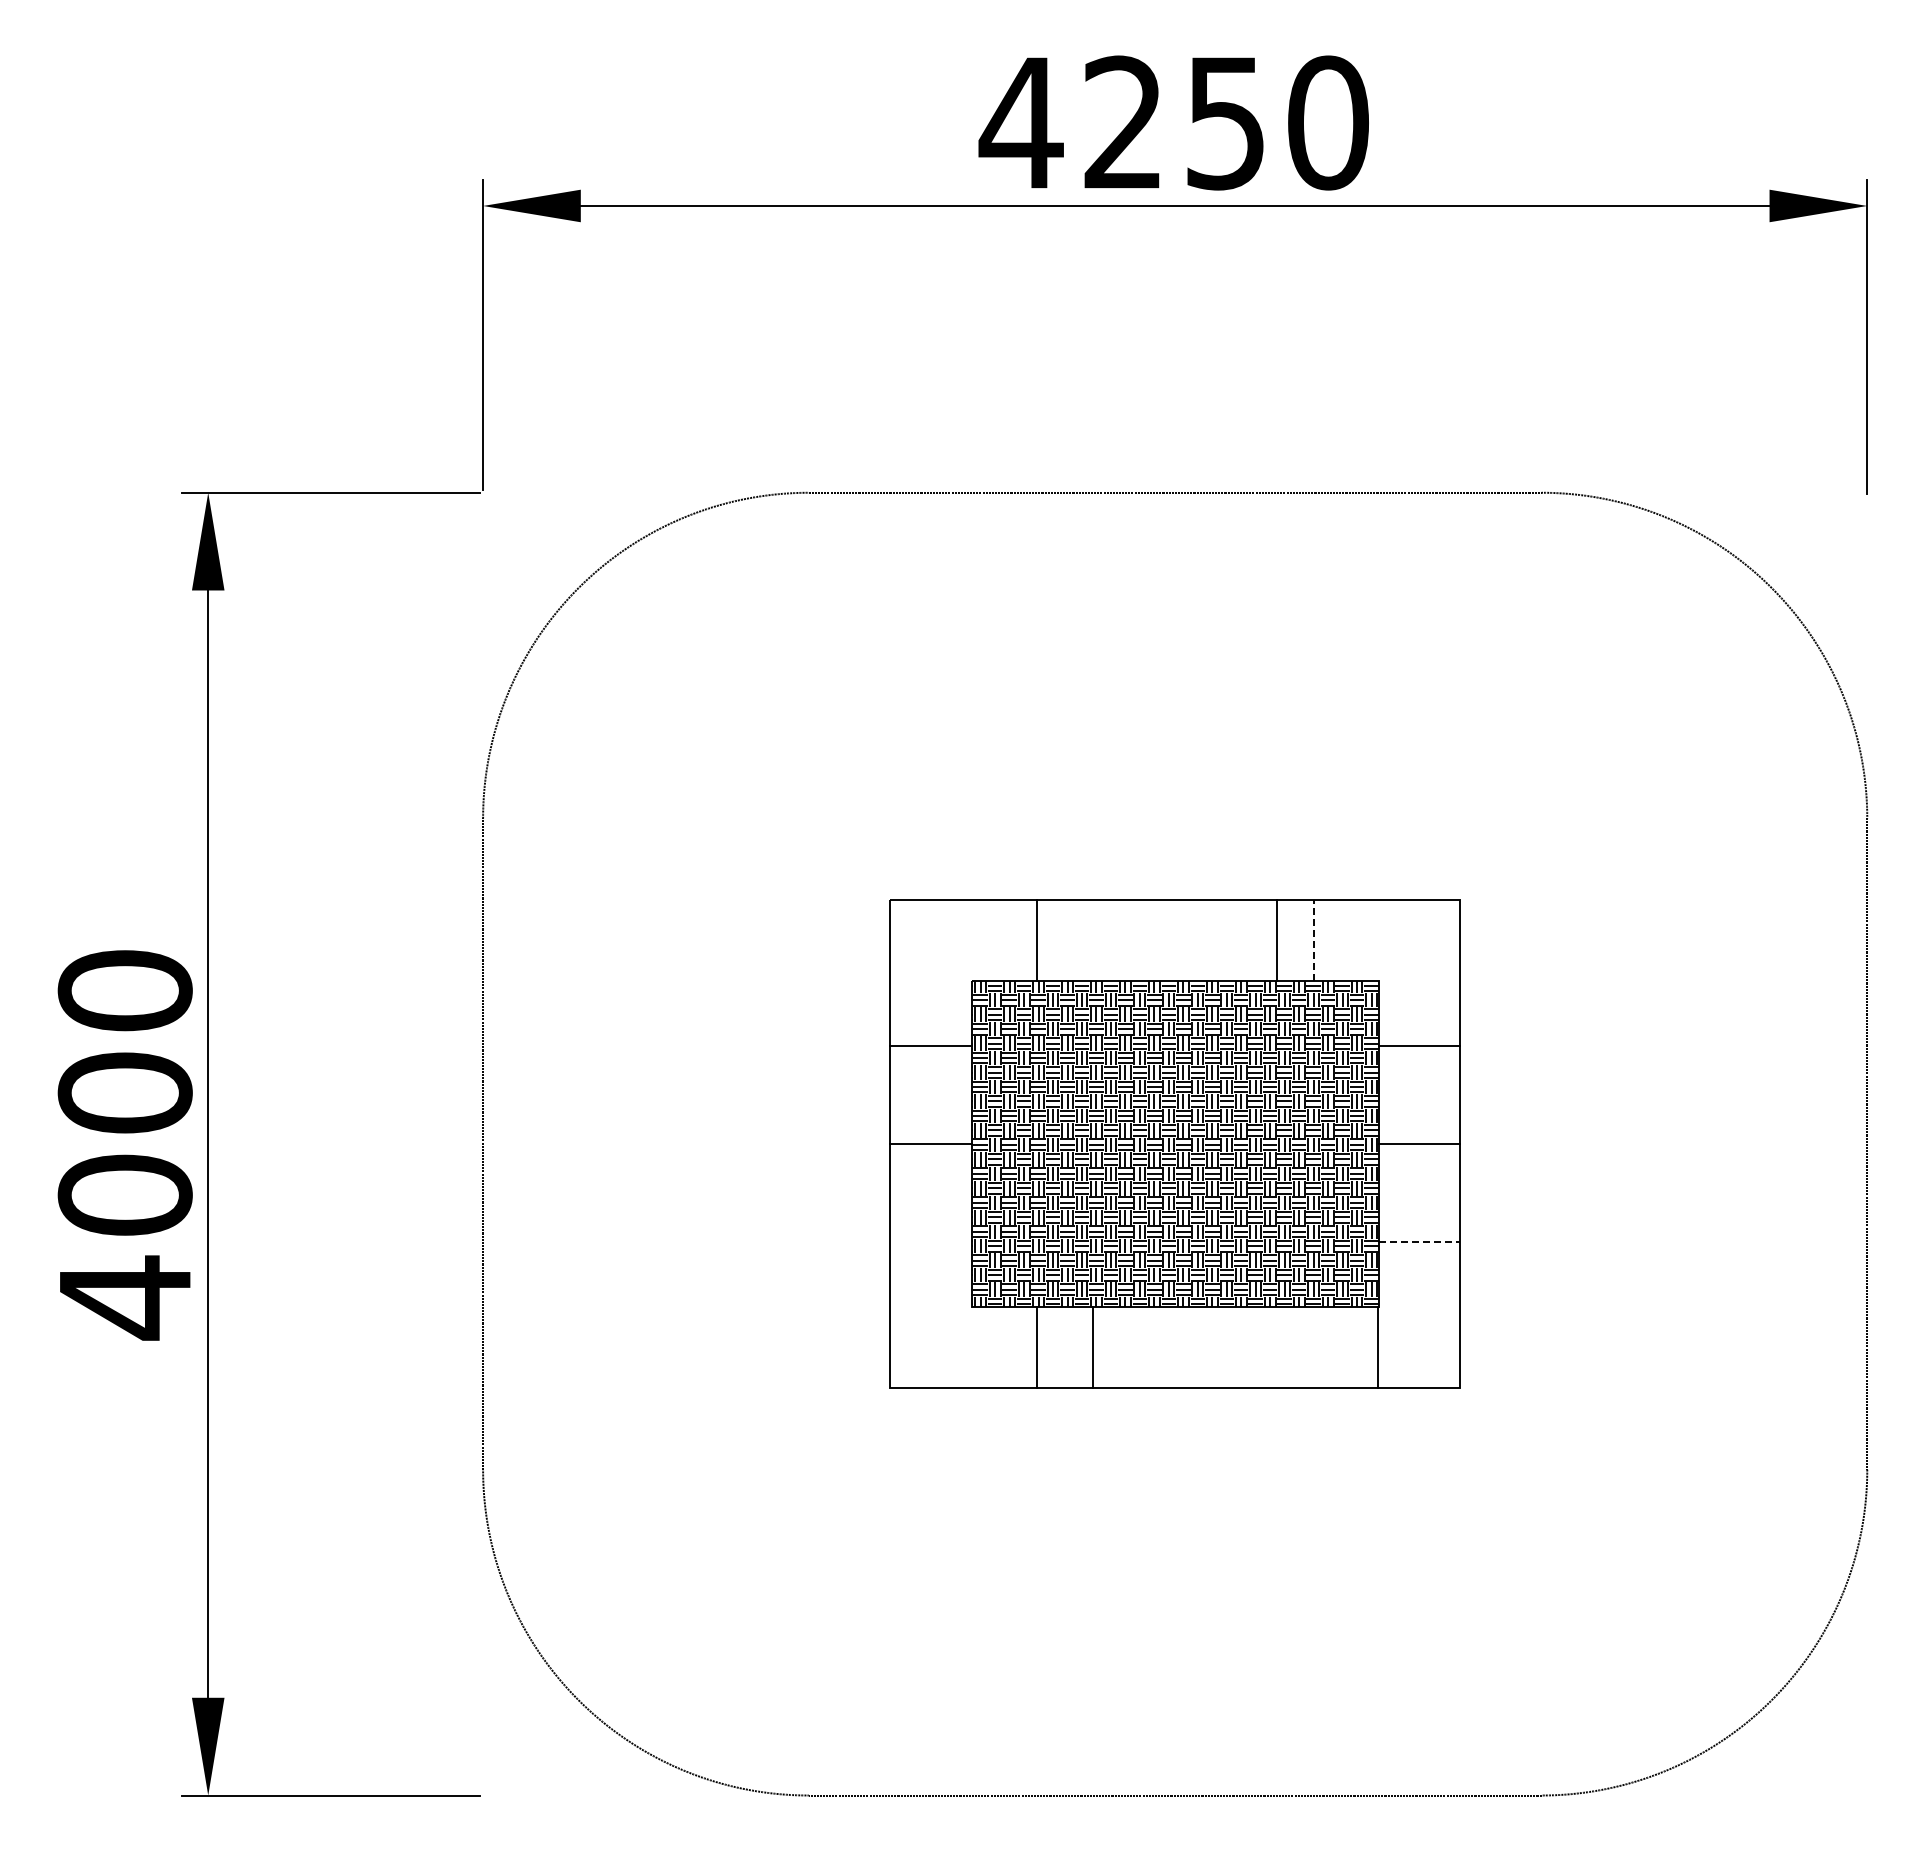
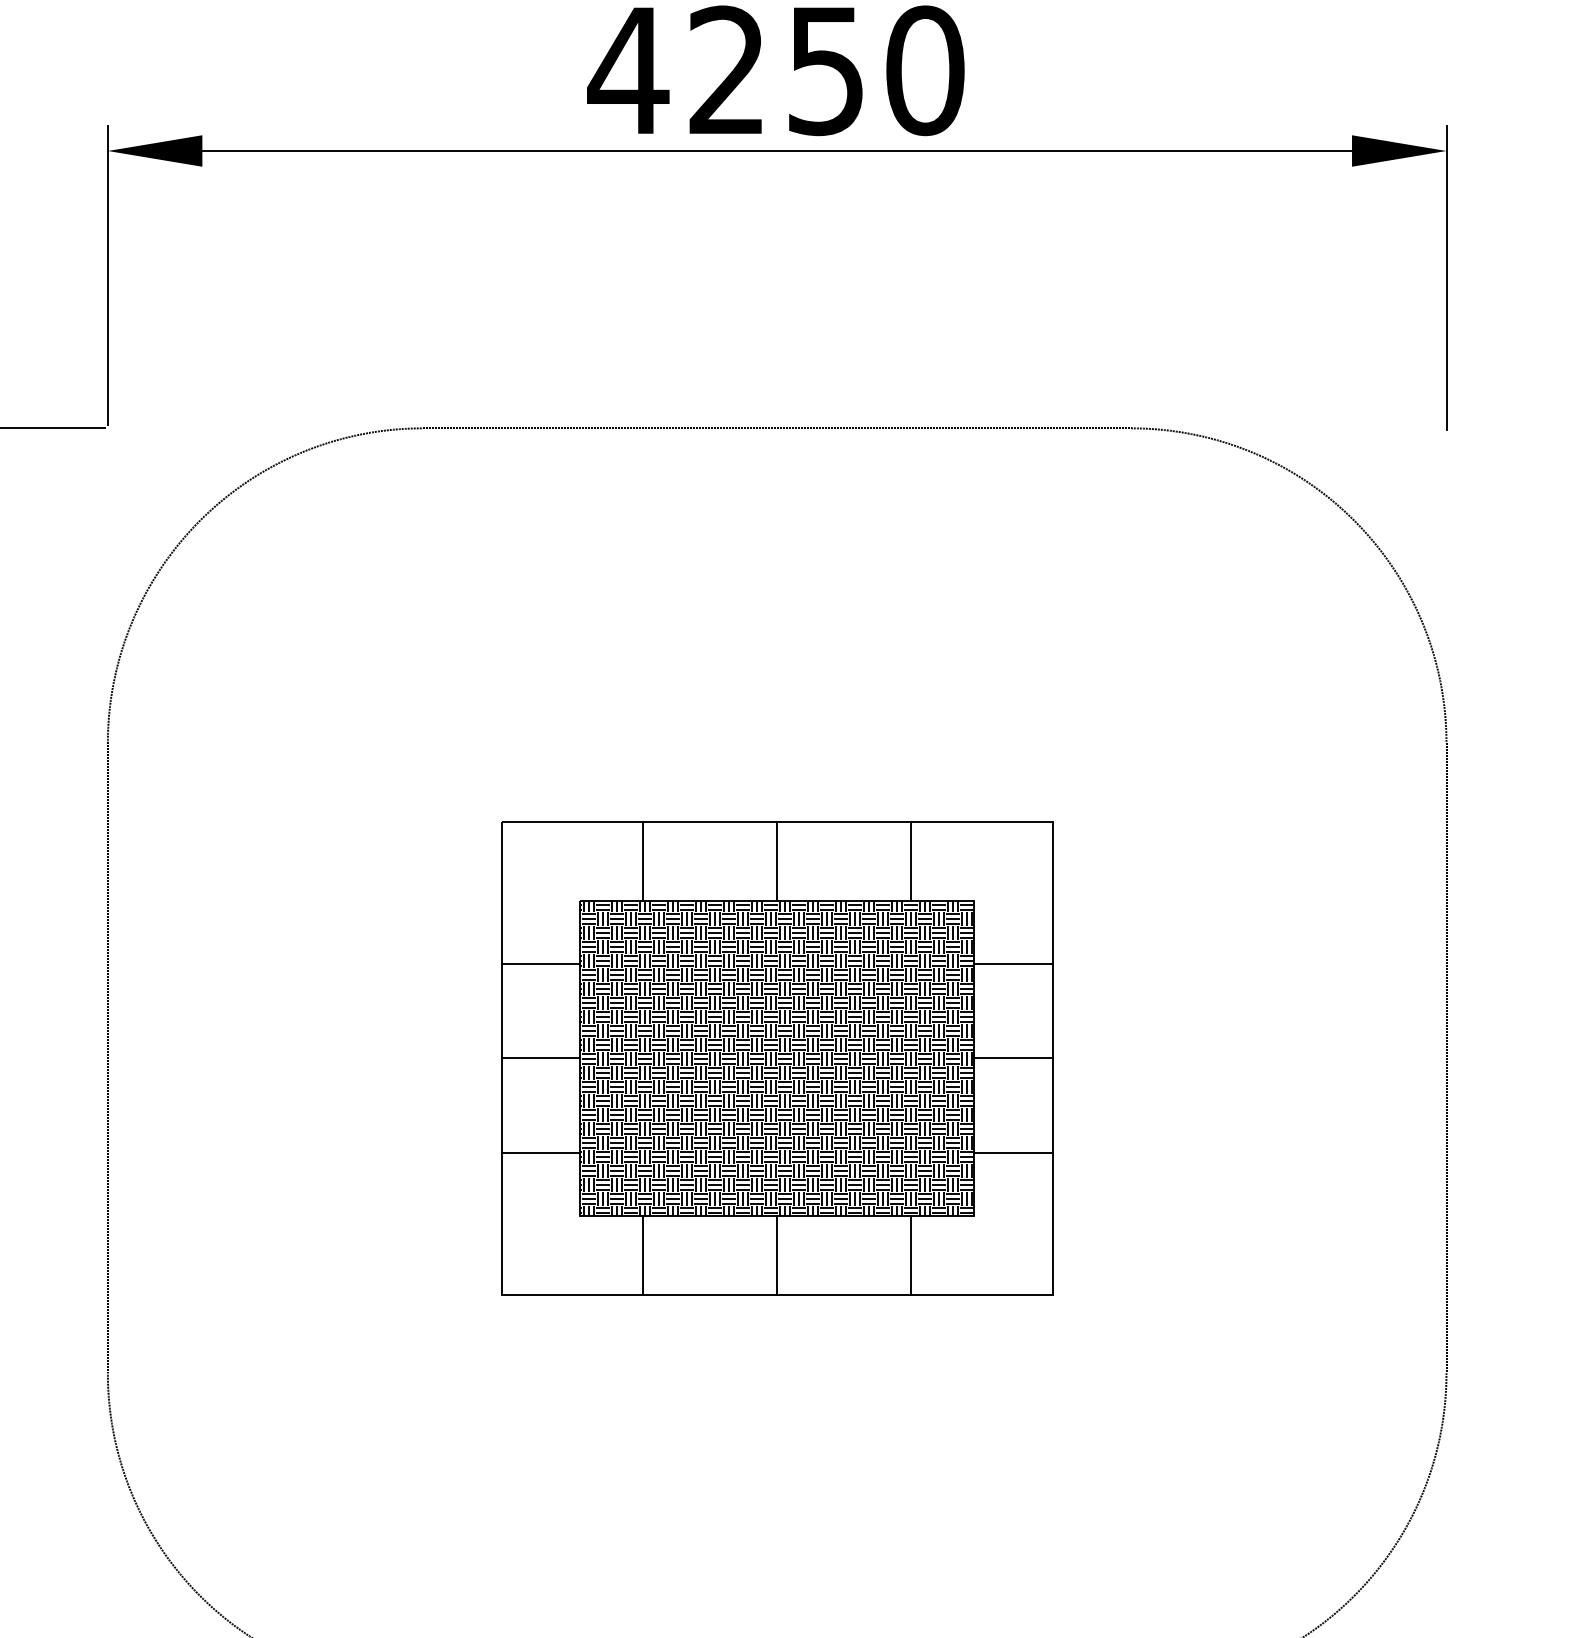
line: (1277, 940) -> (777, 861), moved
line: (1313, 940) -> (910, 861), dashed -> solid
line: (930, 1241) -> (540, 1152), added
line: (1419, 1241) -> (1013, 1152), dashed -> solid
line: (1093, 1347) -> (777, 1254), moved
line: (1377, 1347) -> (910, 1254), moved

